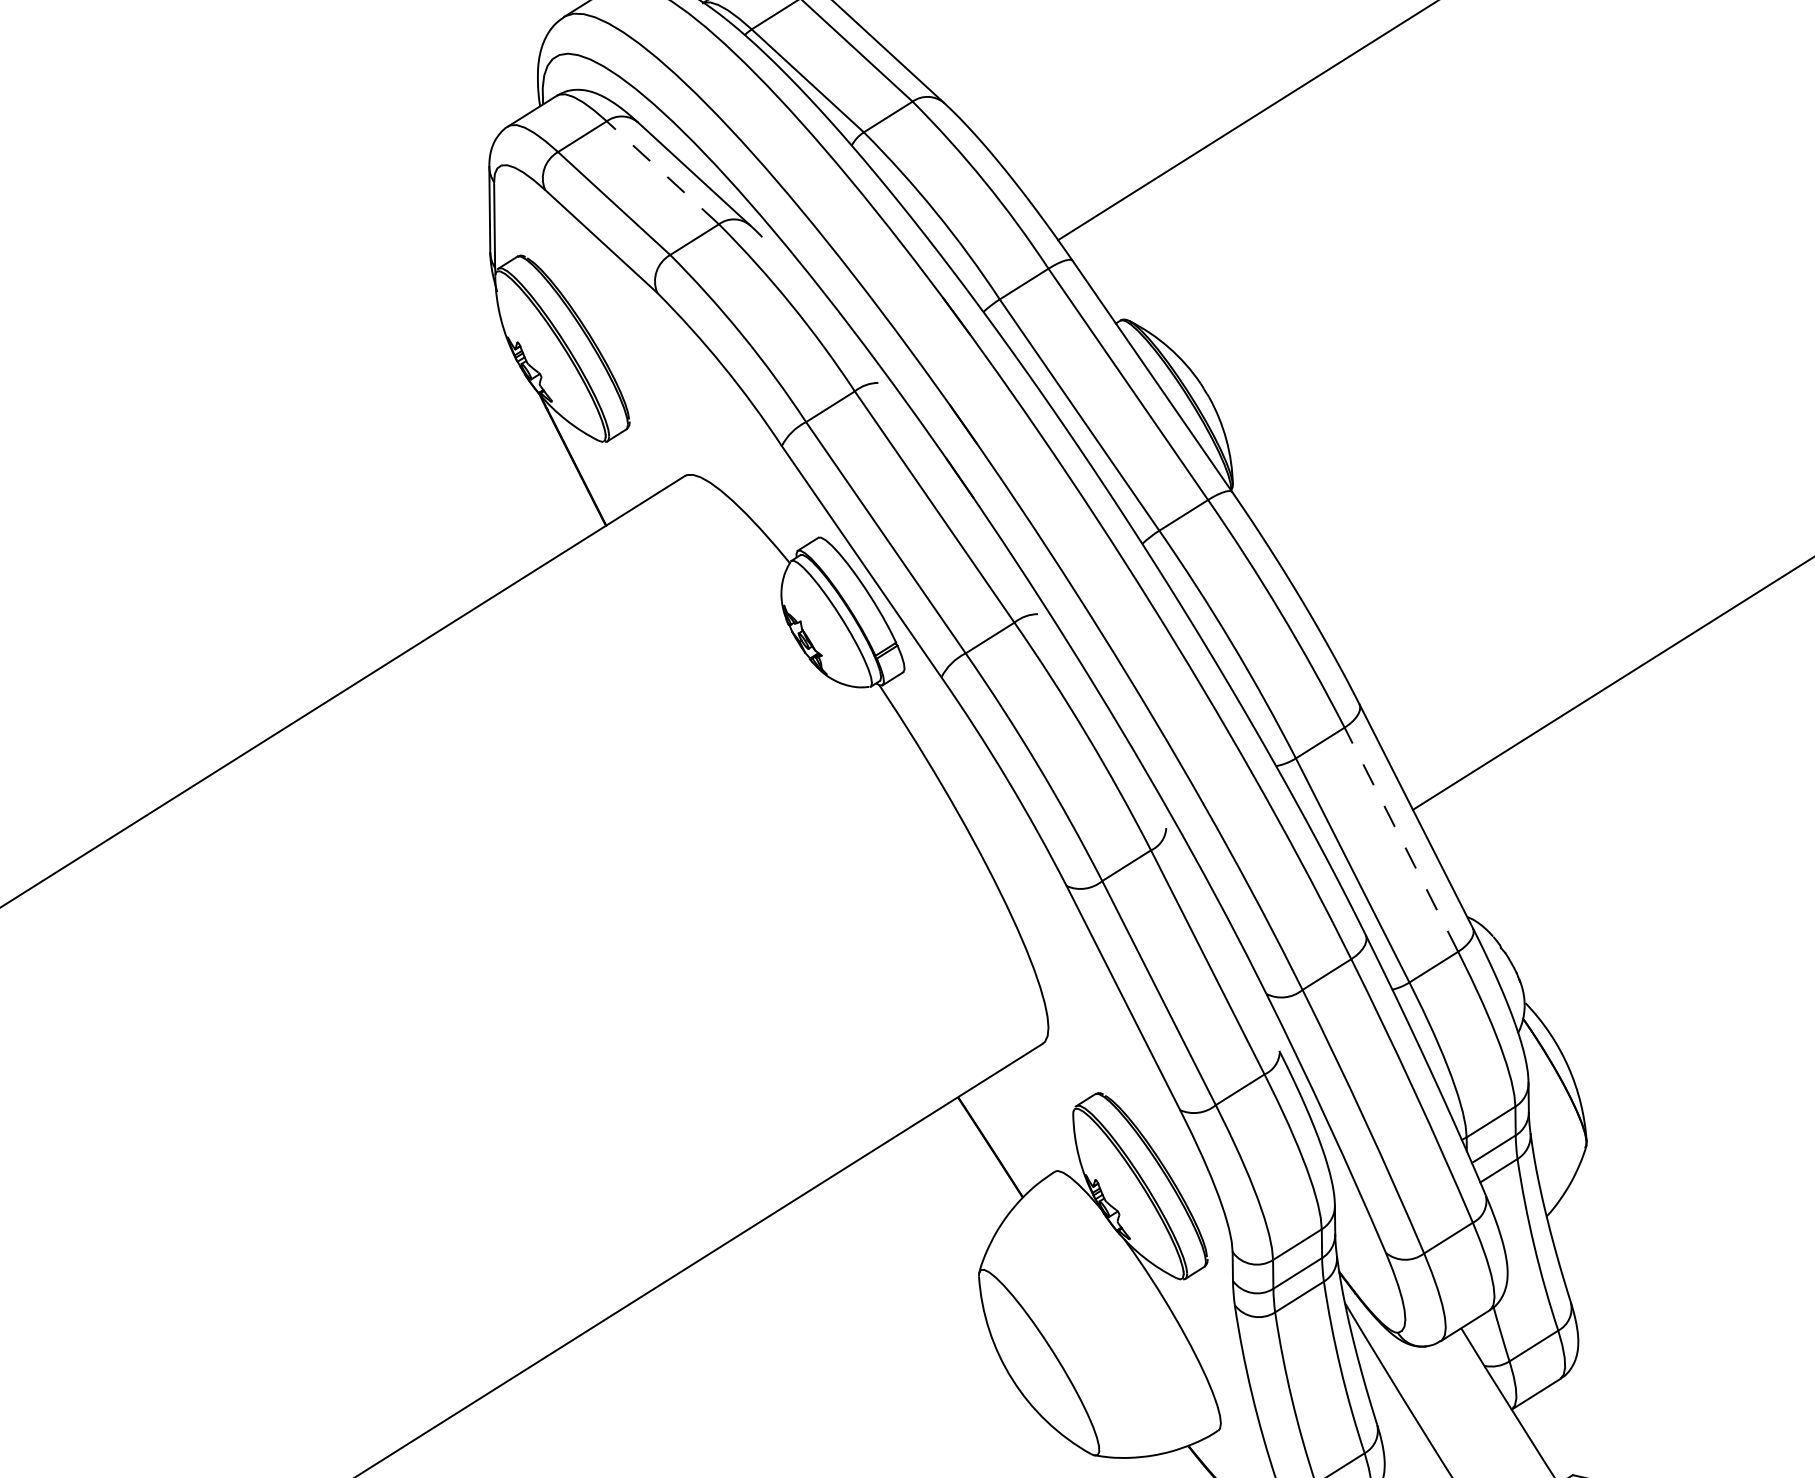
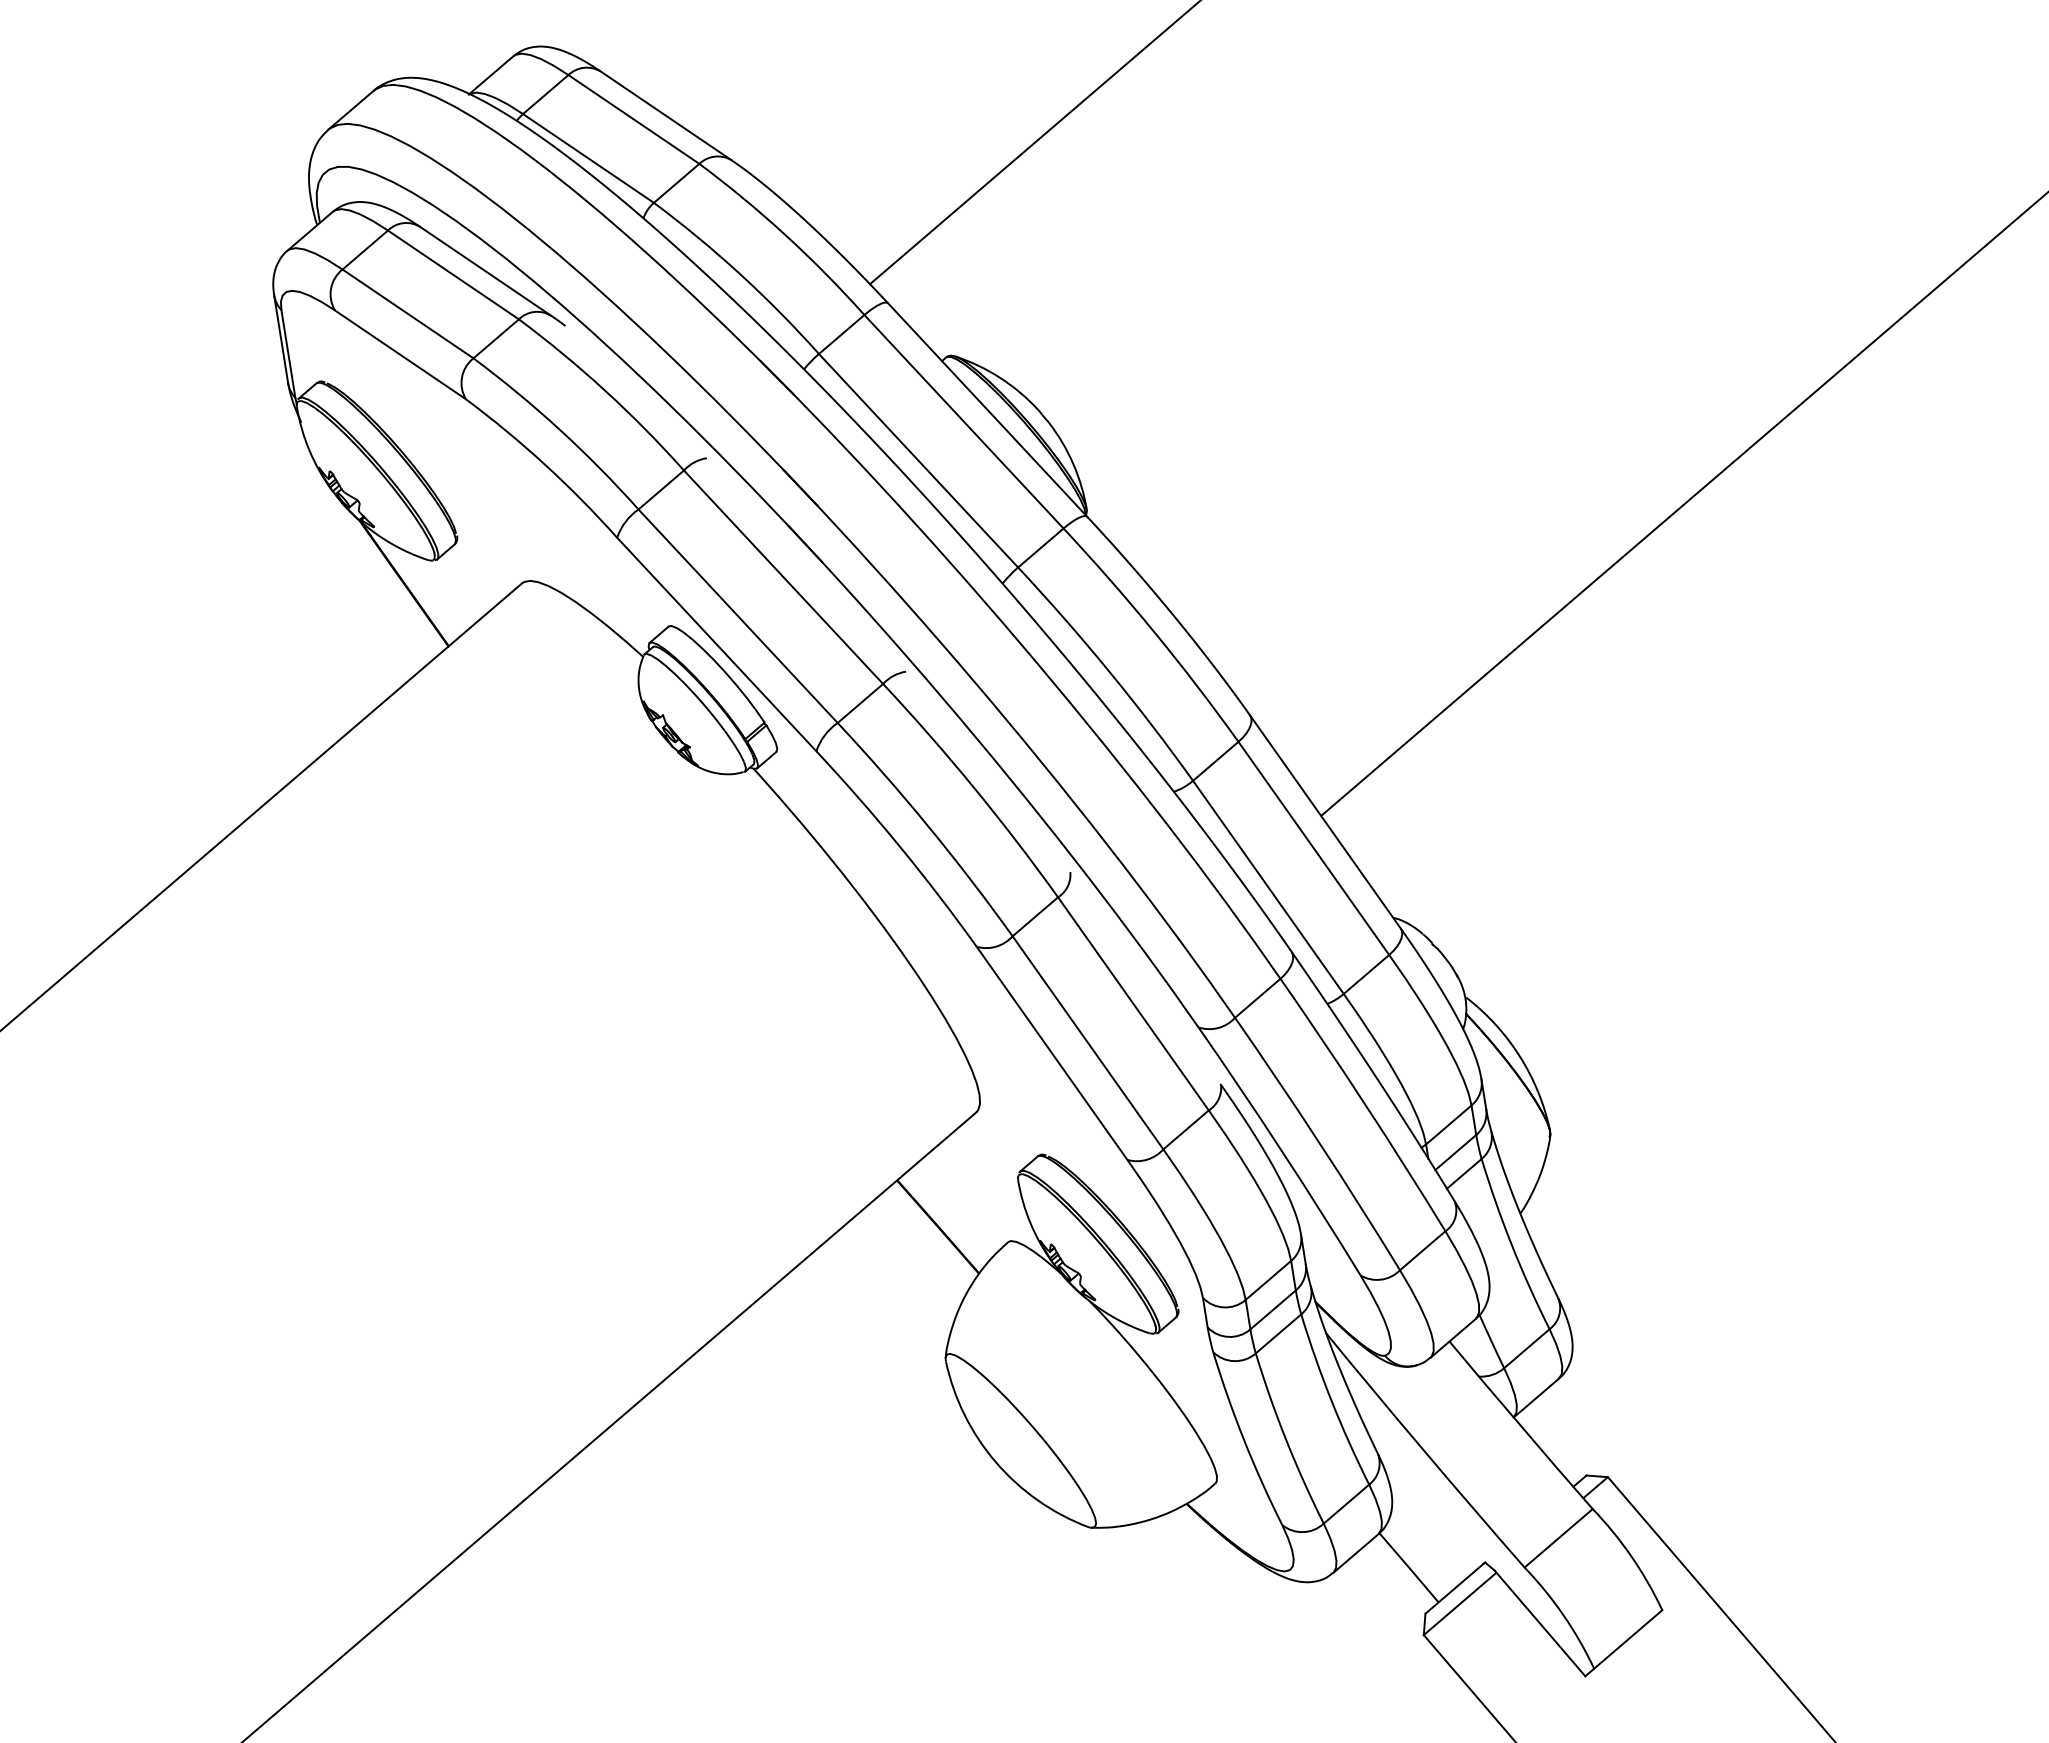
line: (662, 172) -> (453, 274), dashed -> solid
line: (1401, 839) -> (1313, 848), dashed -> solid

